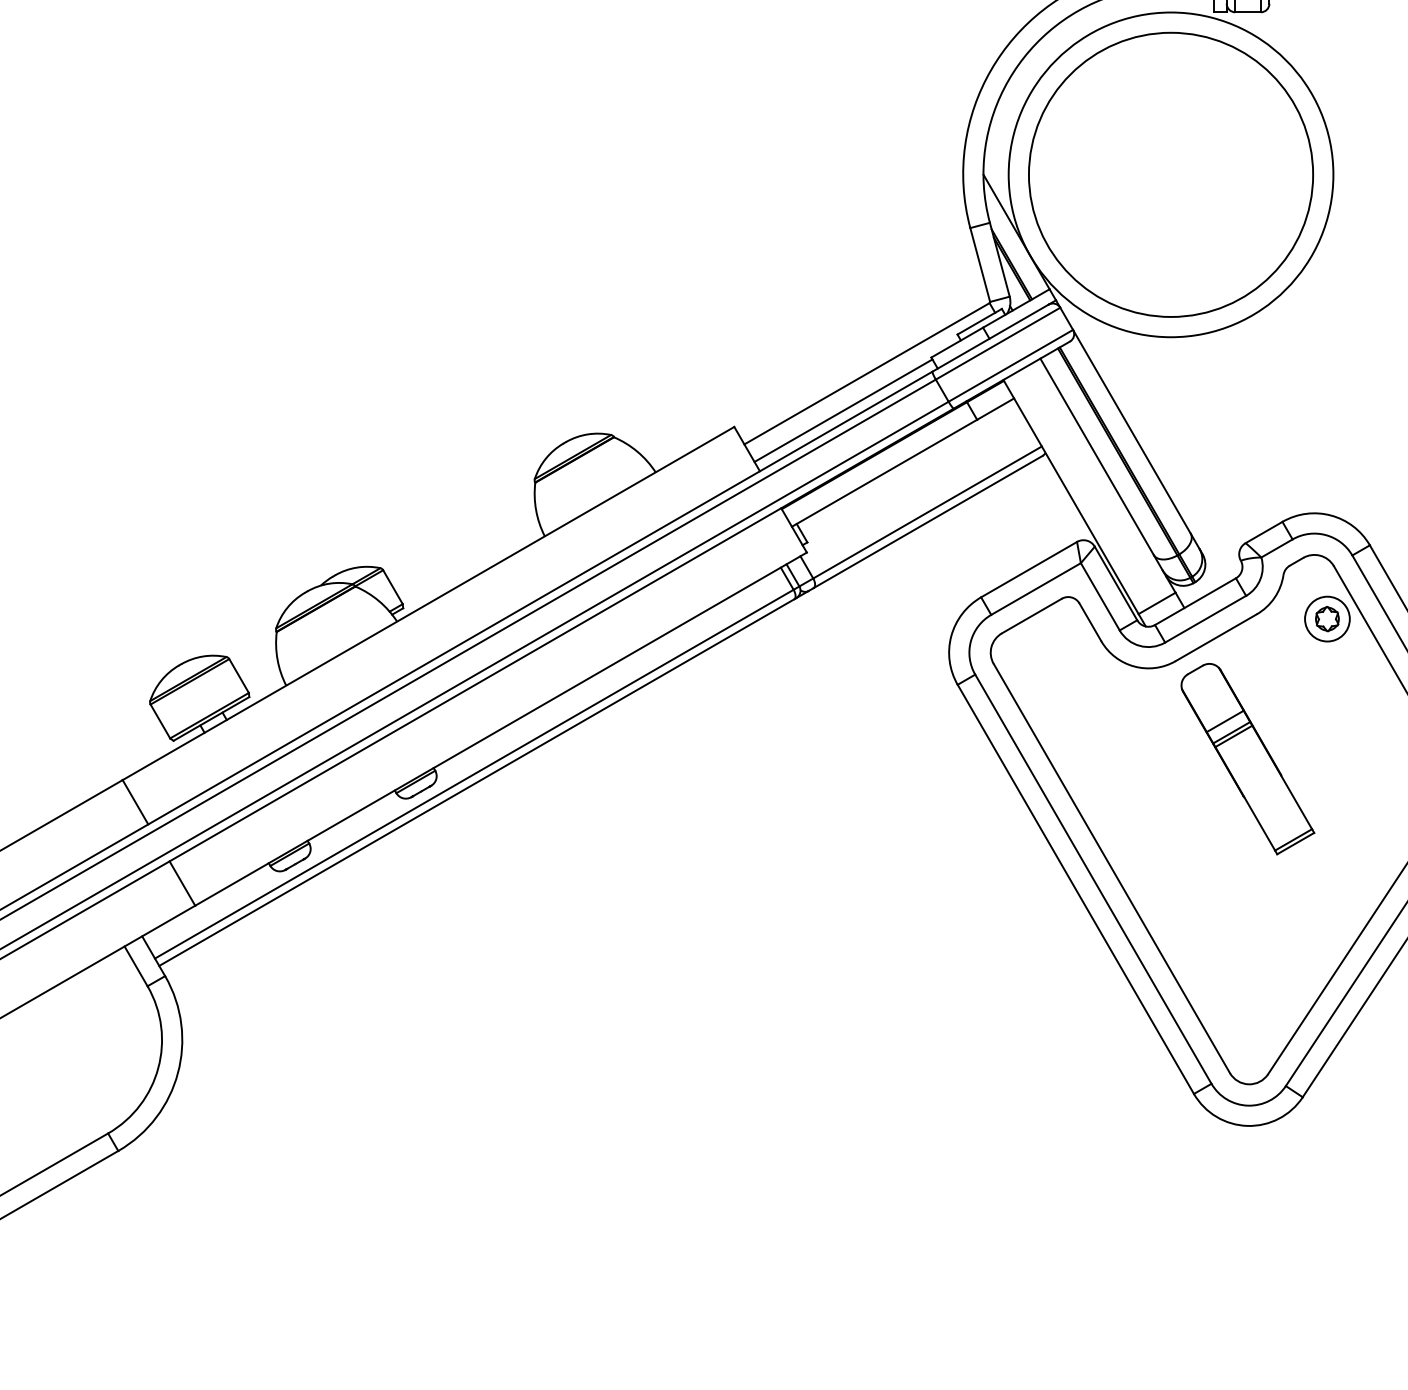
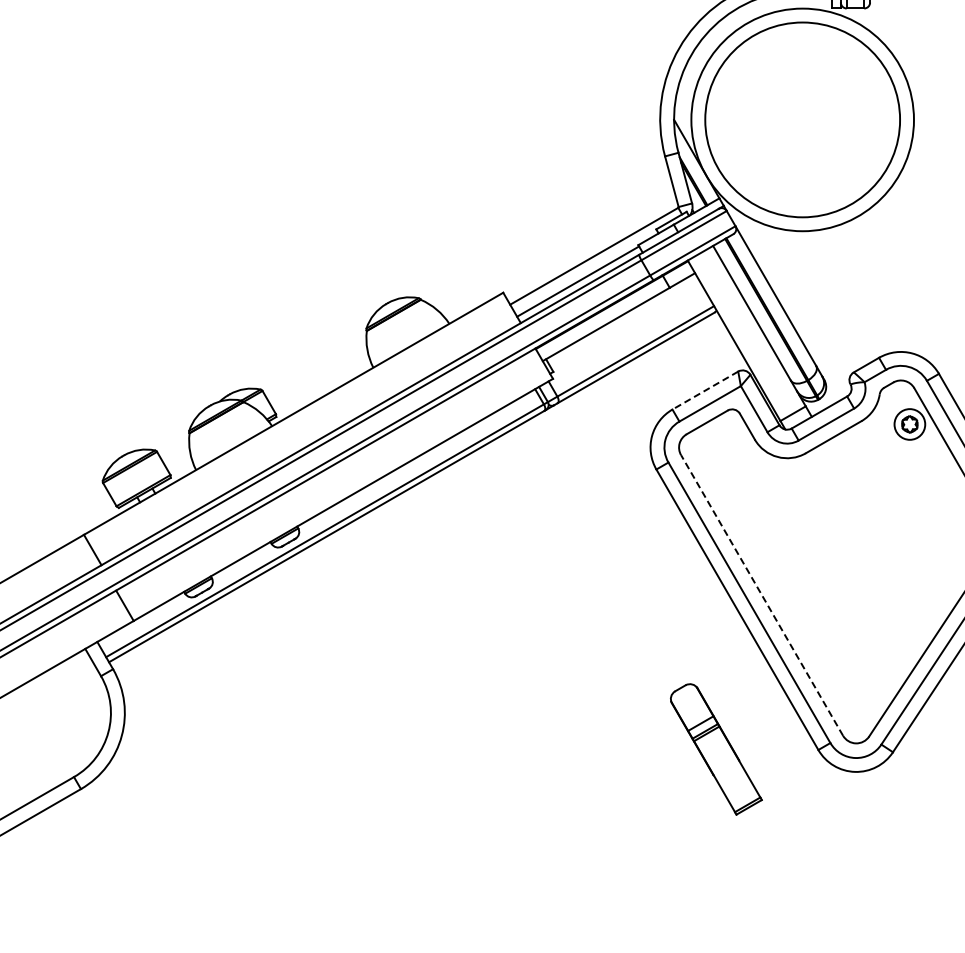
line: (1029, 569) -> (705, 390), solid -> dashed
part: (1248, 759) -> (716, 749), moved
line: (1112, 868) -> (762, 595), solid -> dashed

